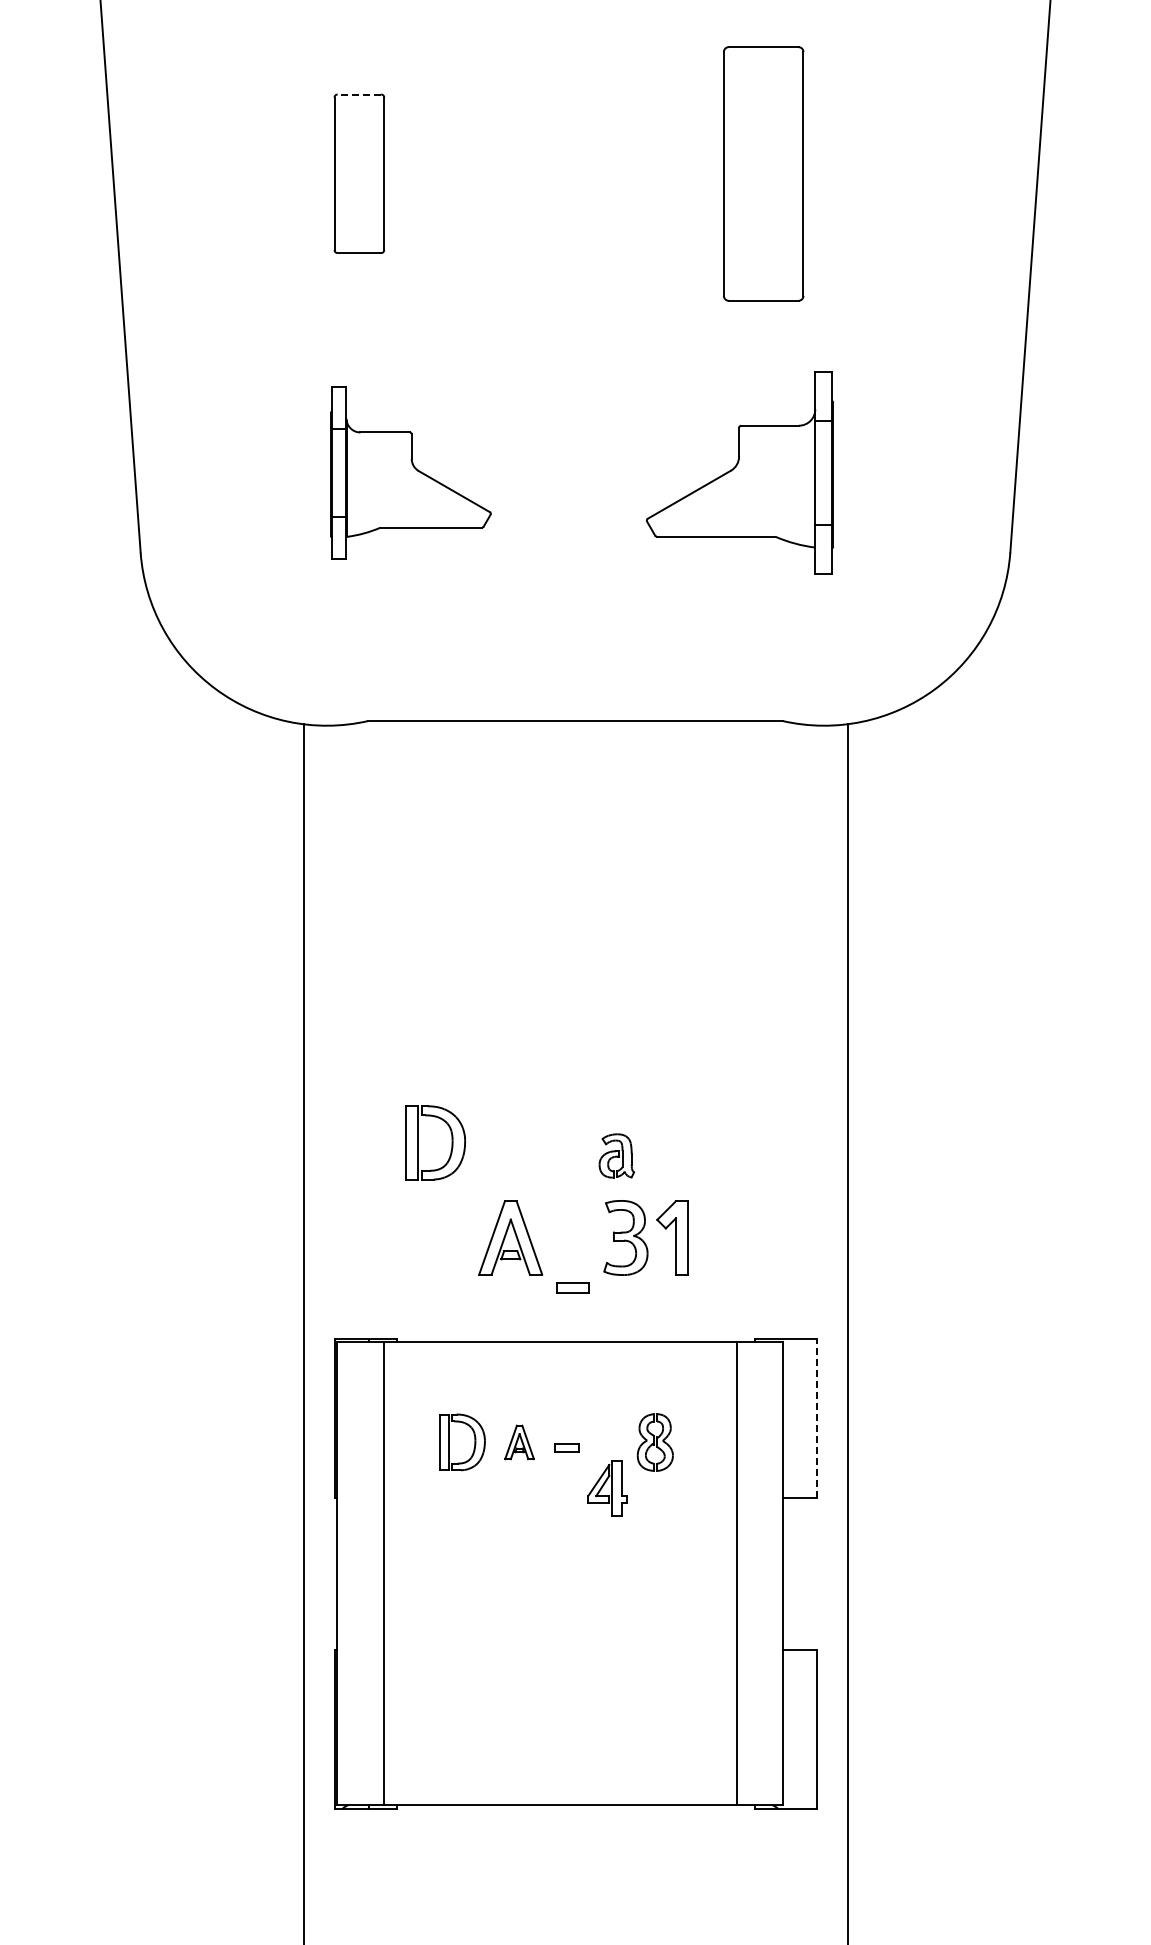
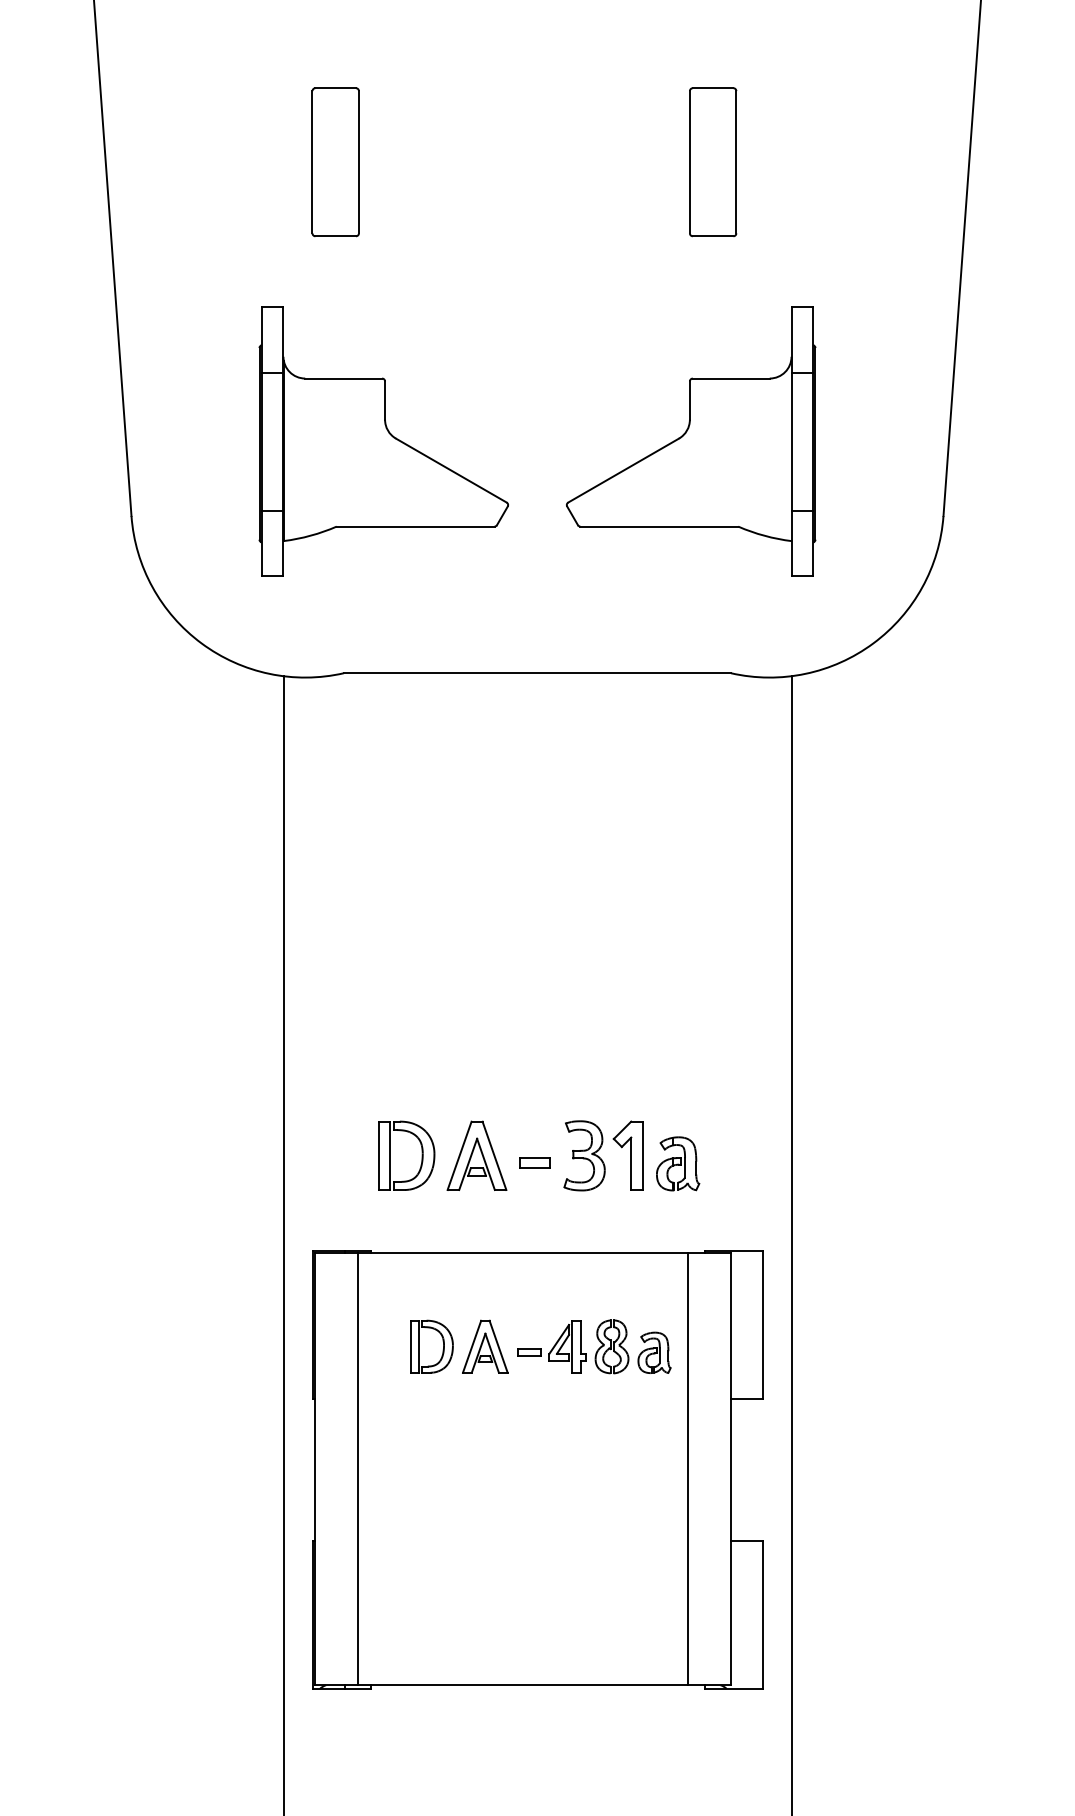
line: (359, 94) -> (335, 88), dashed -> solid
part: (763, 173) -> (713, 161), size x0.62
part: (410, 472) -> (383, 441), size x1.67
part: (739, 472) -> (690, 441), size x1.43
part: (451, 1142) -> (421, 1155), moved
part: (616, 1155) -> (654, 1352), moved
part: (725, 1246) -> (677, 1163), added
part: (572, 1287) -> (534, 1161), moved
line: (817, 1418) -> (763, 1324), dashed -> solid
part: (519, 1442) -> (485, 1346), size x1.67
part: (607, 1488) -> (567, 1346), moved

